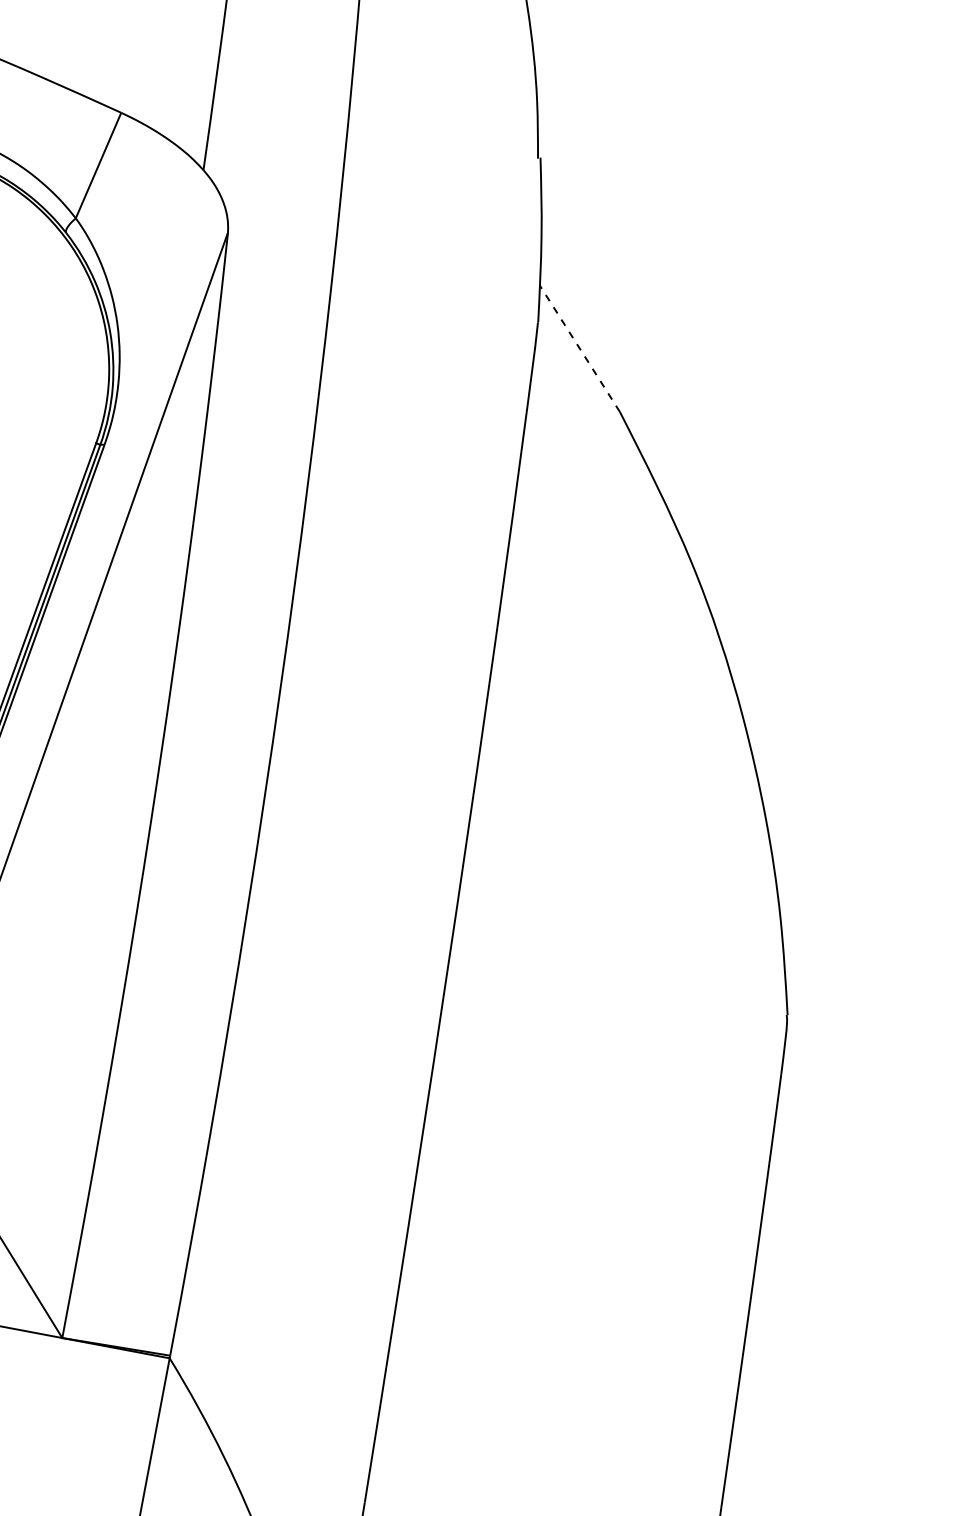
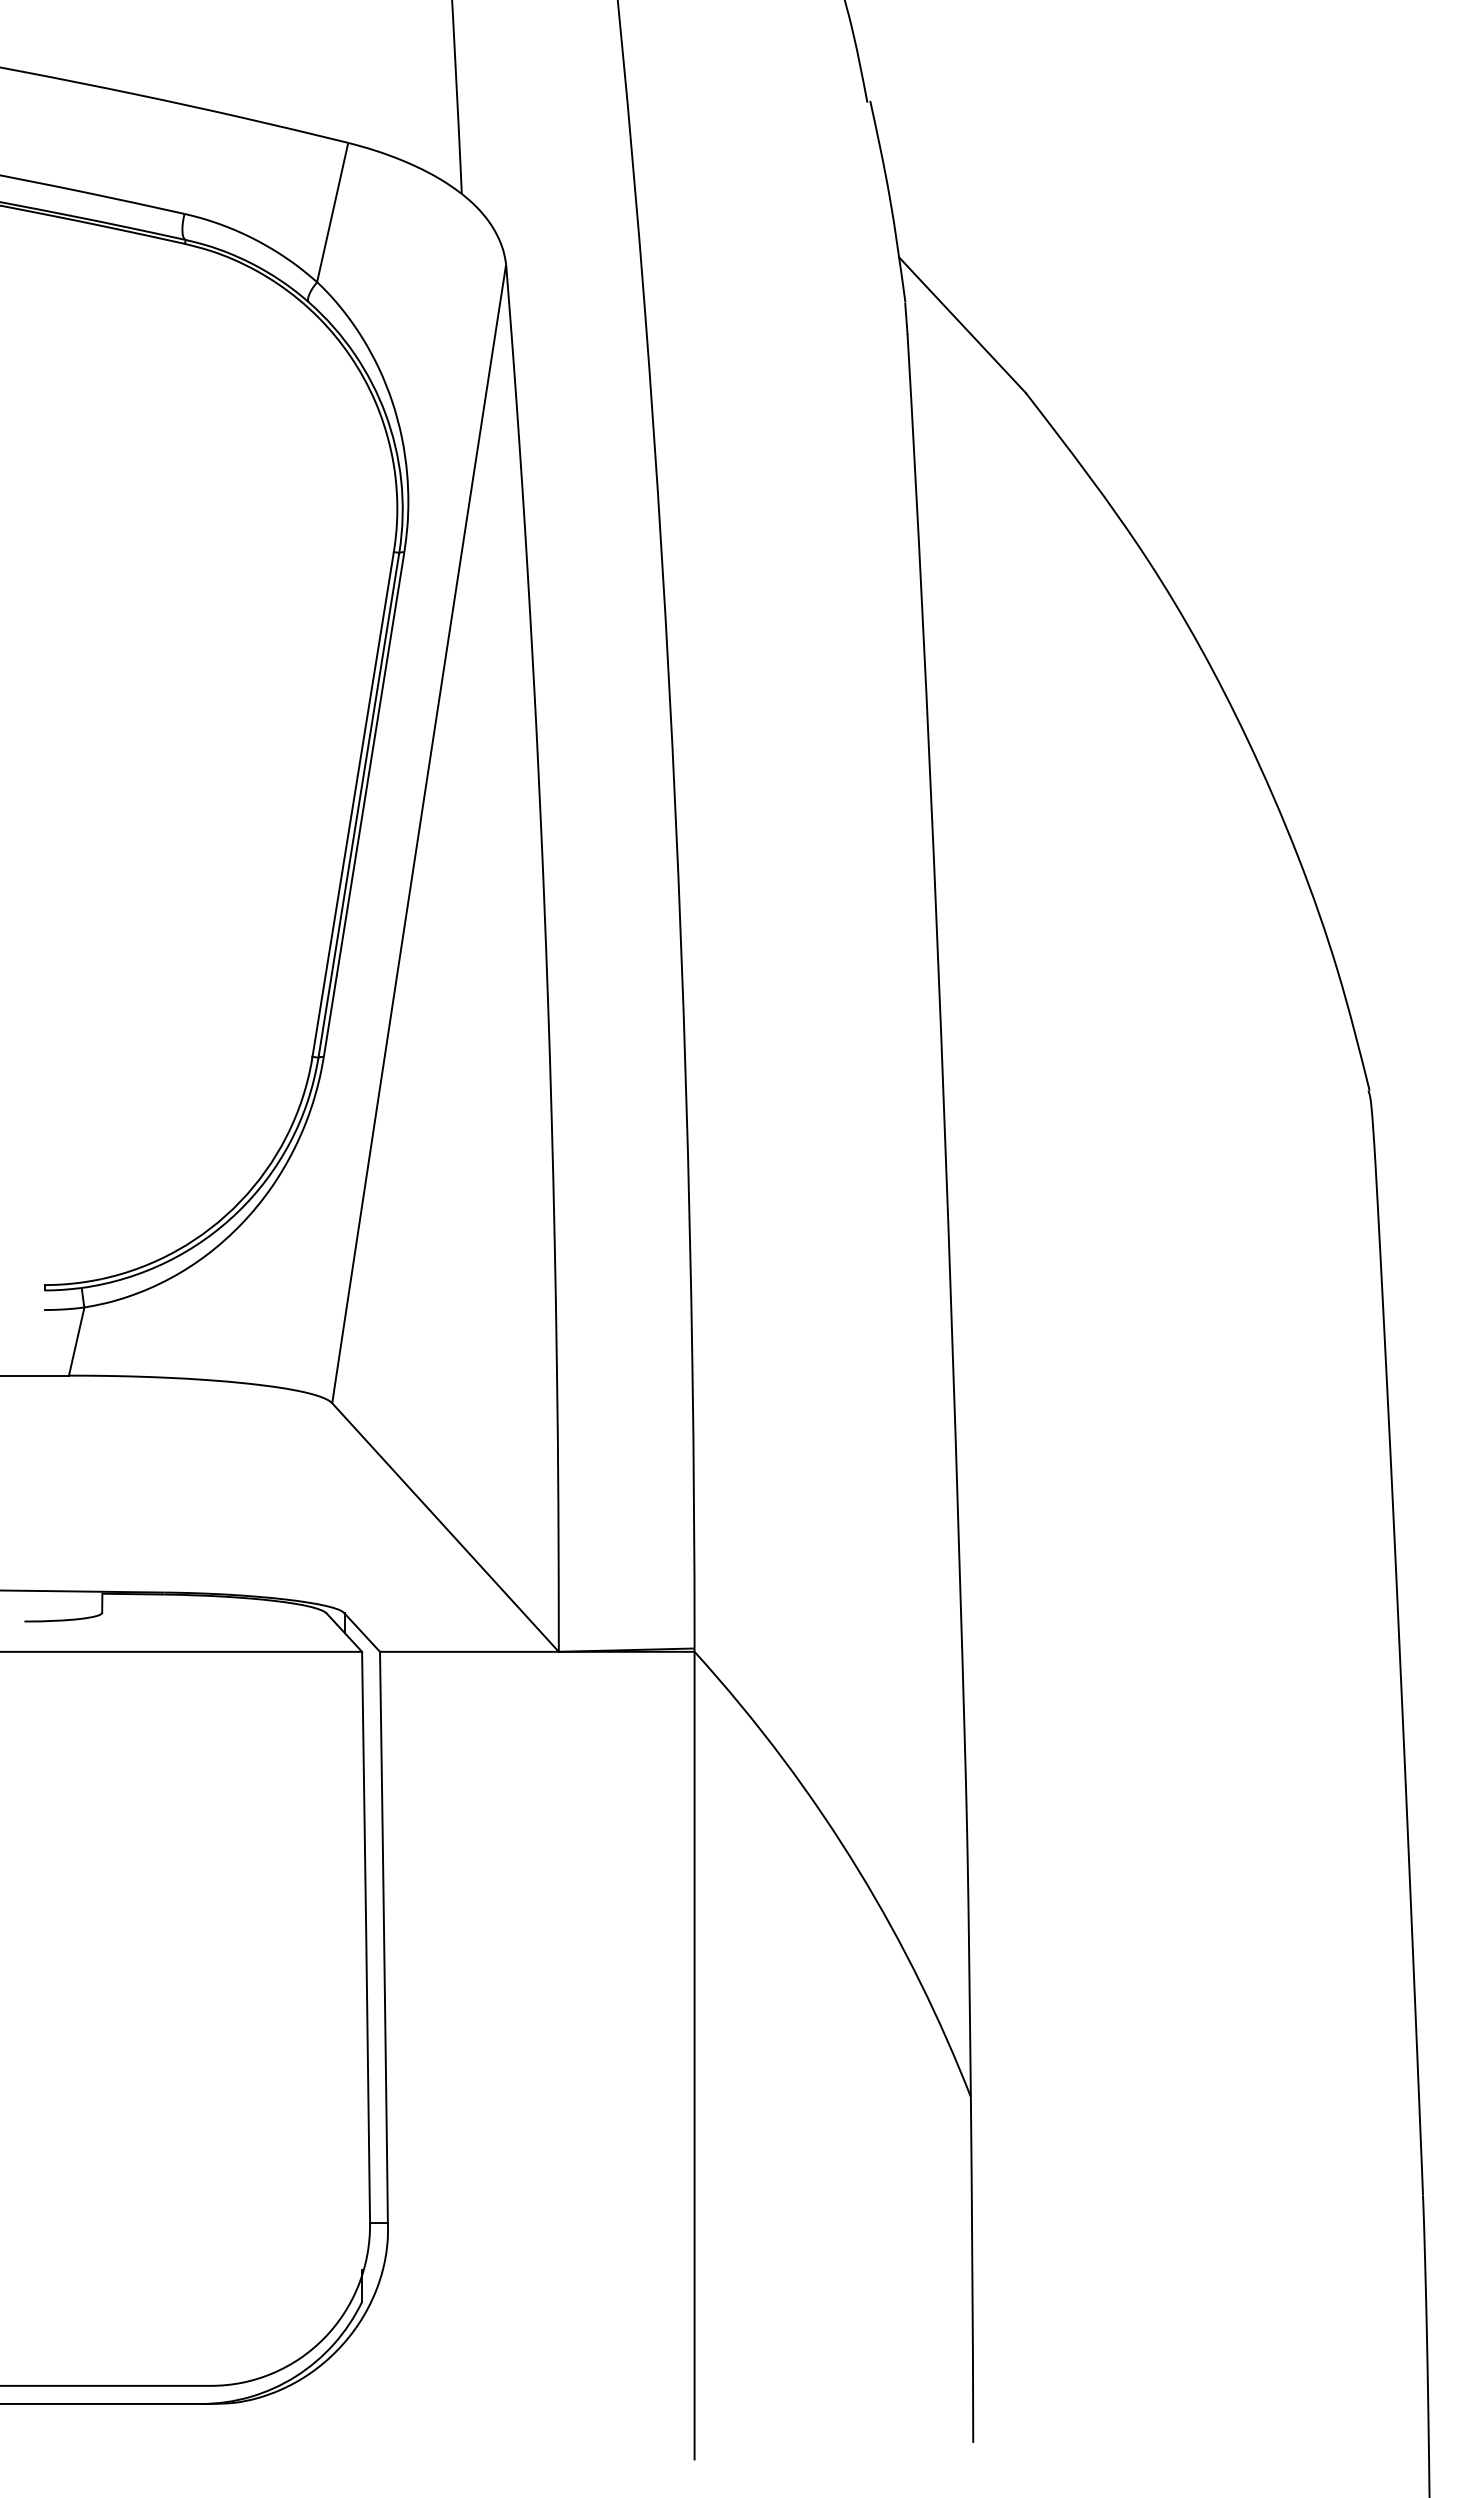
line: (579, 349) -> (962, 325), dashed -> solid

